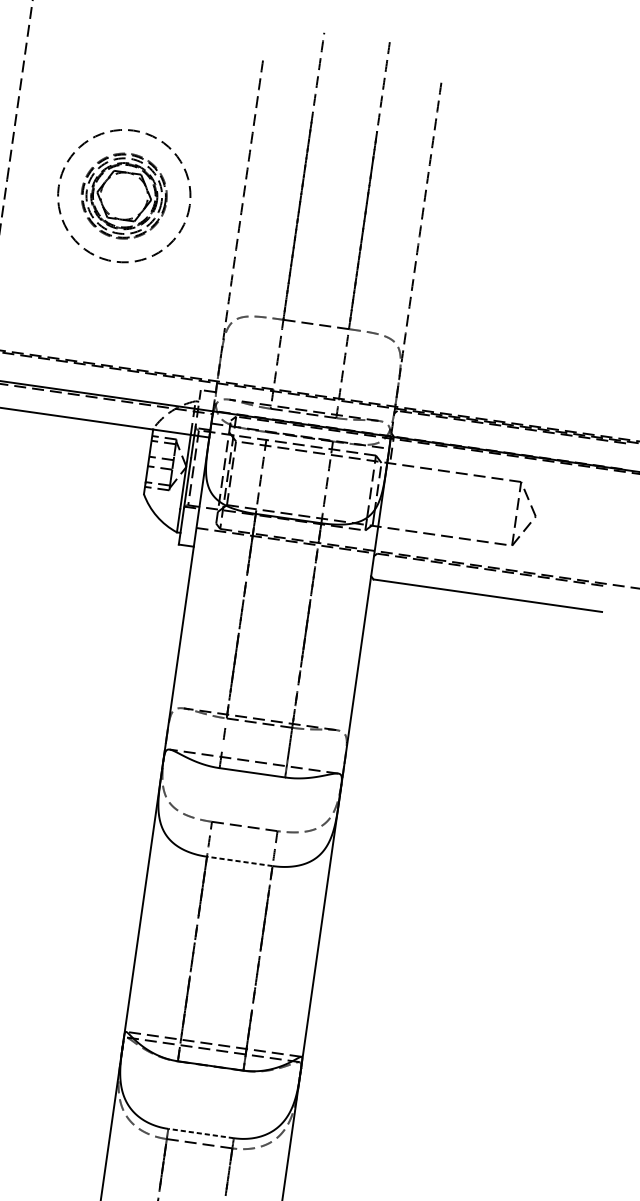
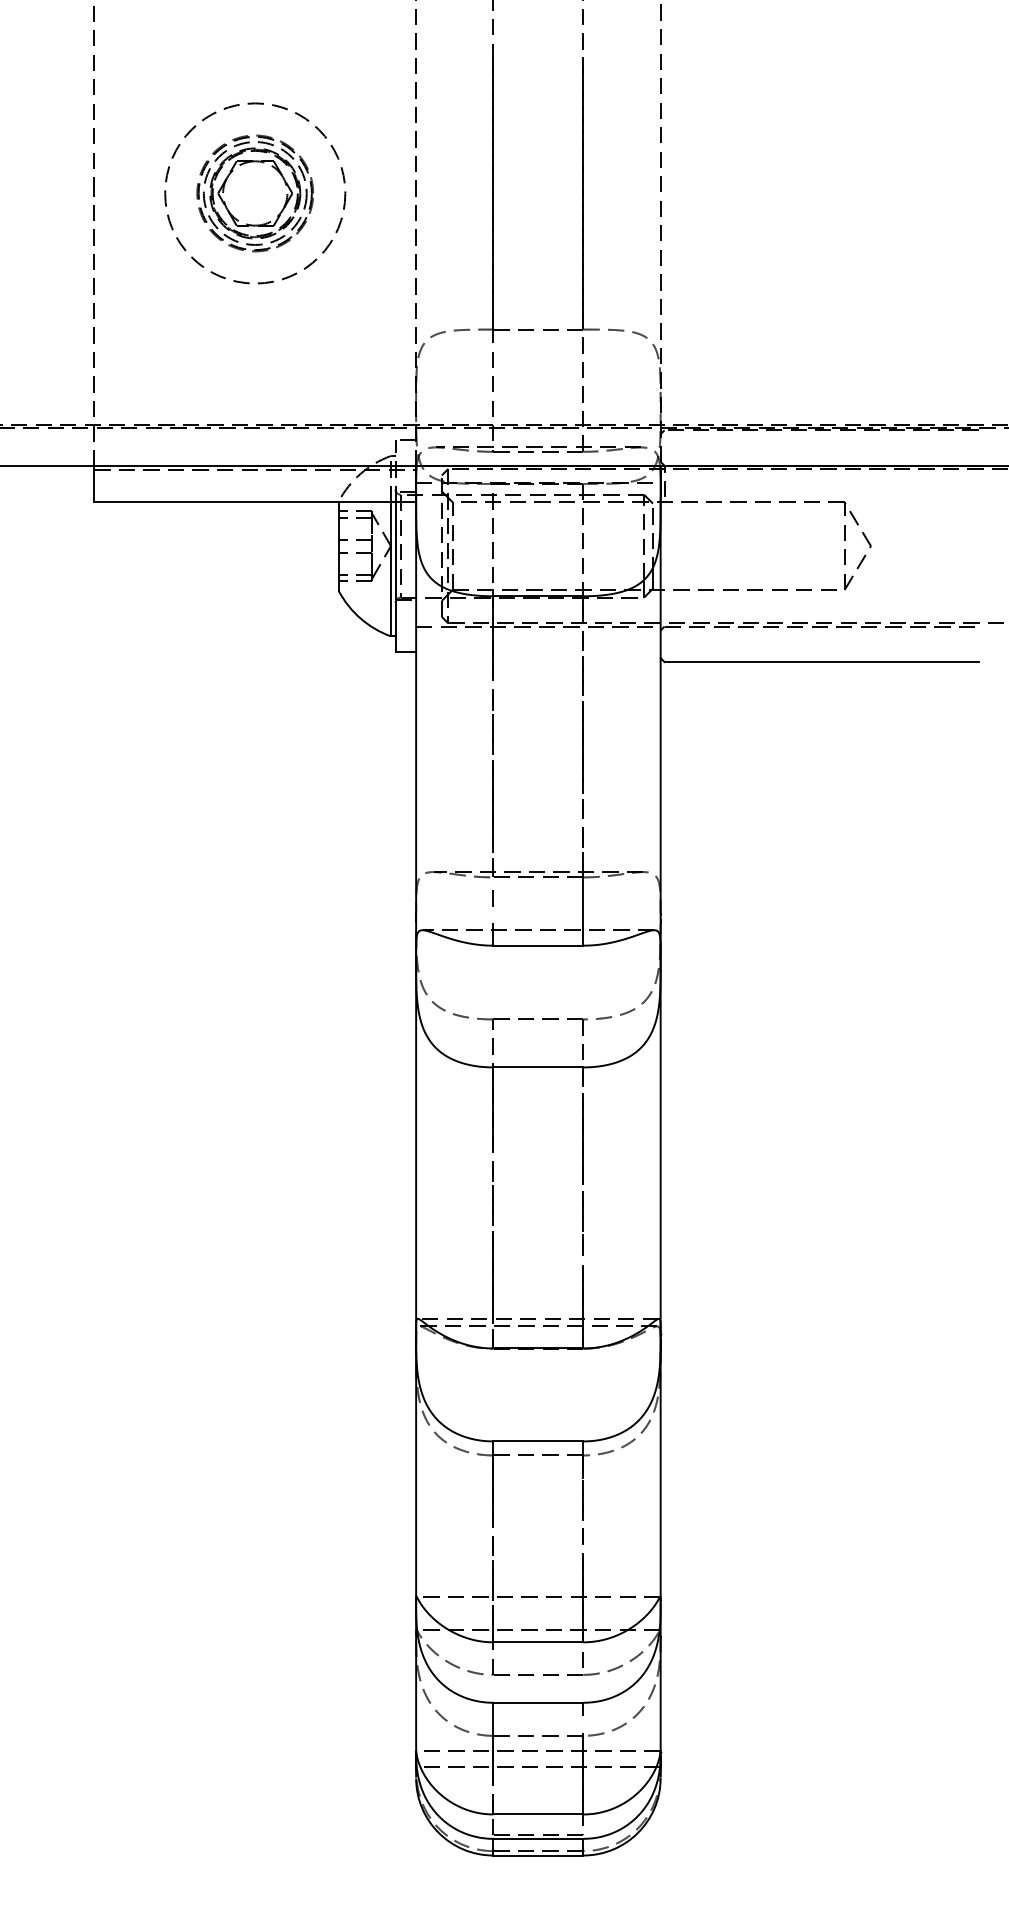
line: (239, 861) -> (537, 1067), dashed -> solid
line: (200, 1133) -> (537, 1441), dashed -> solid

